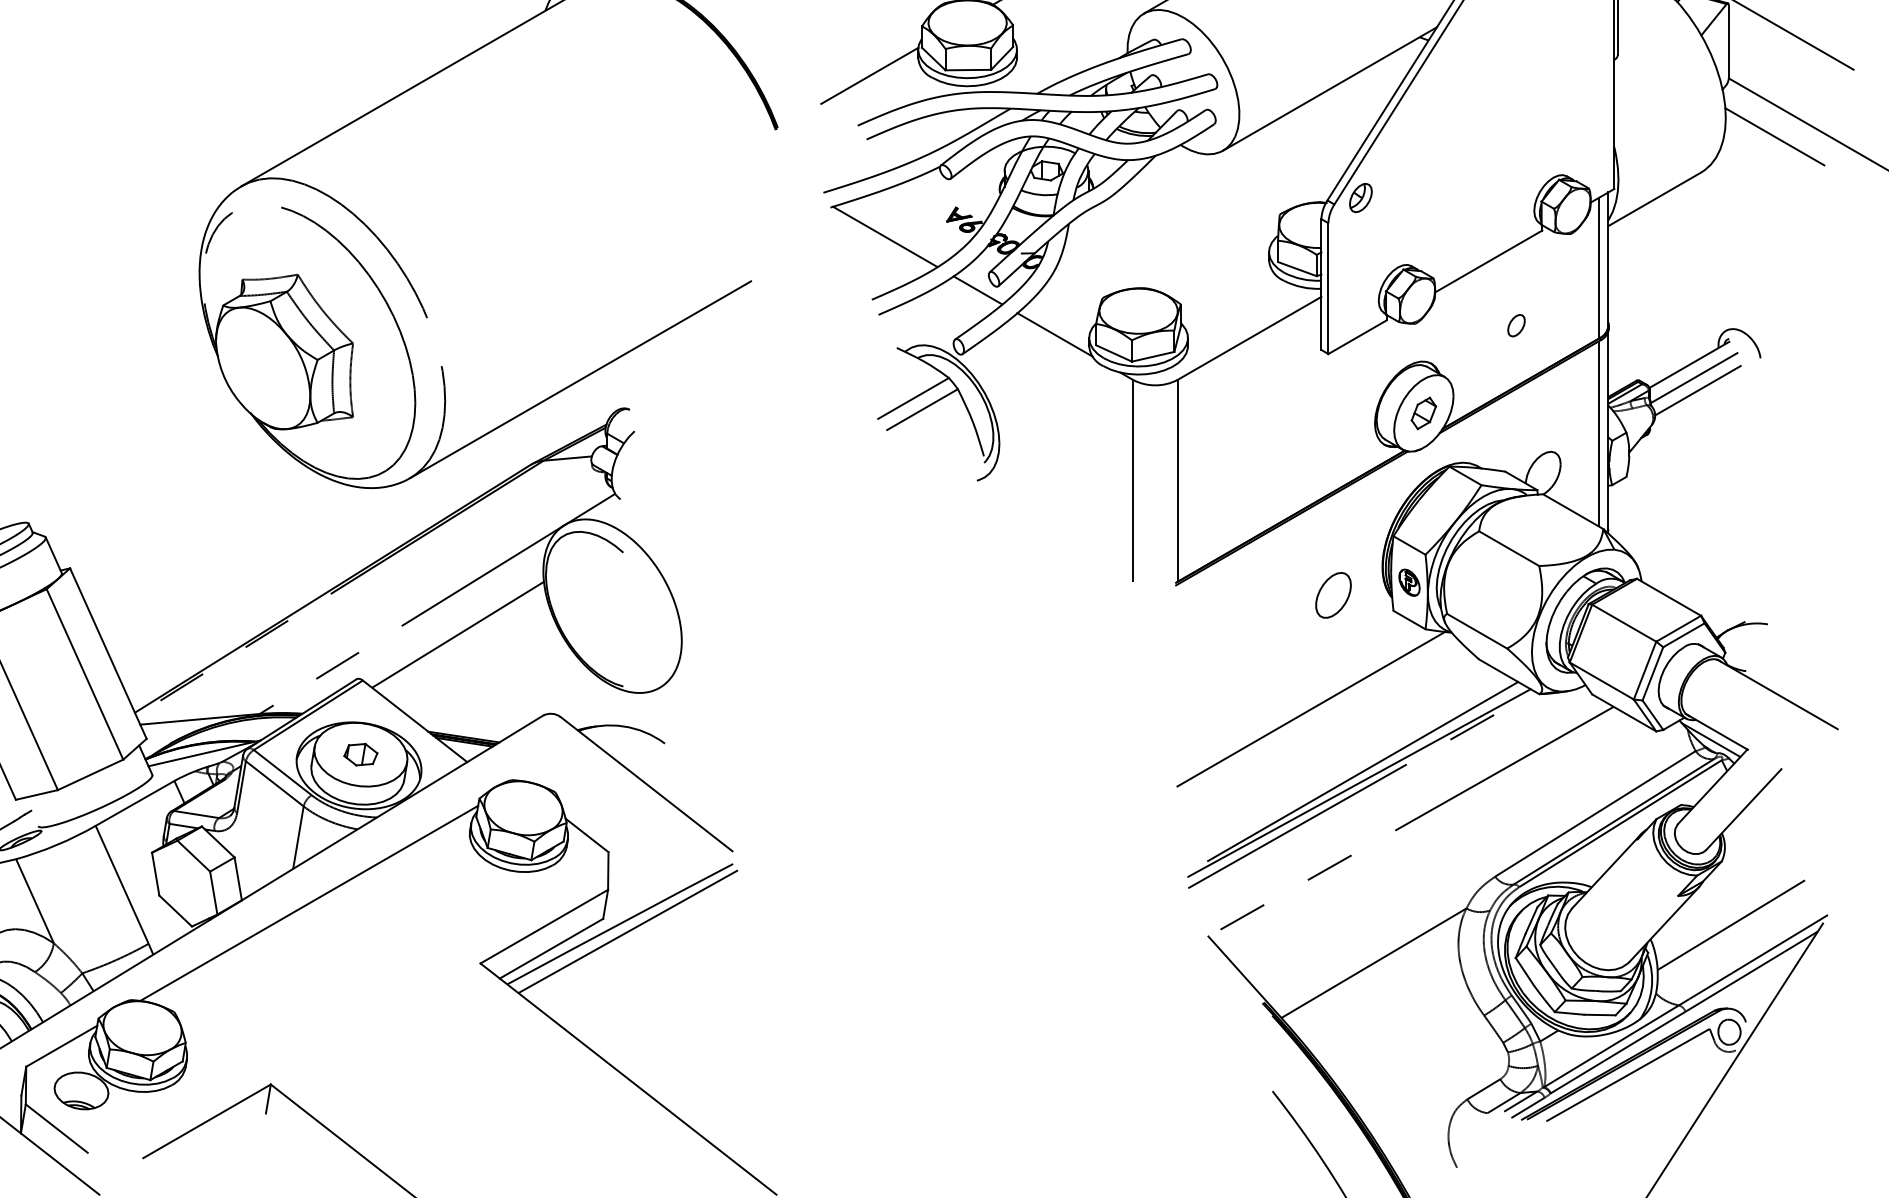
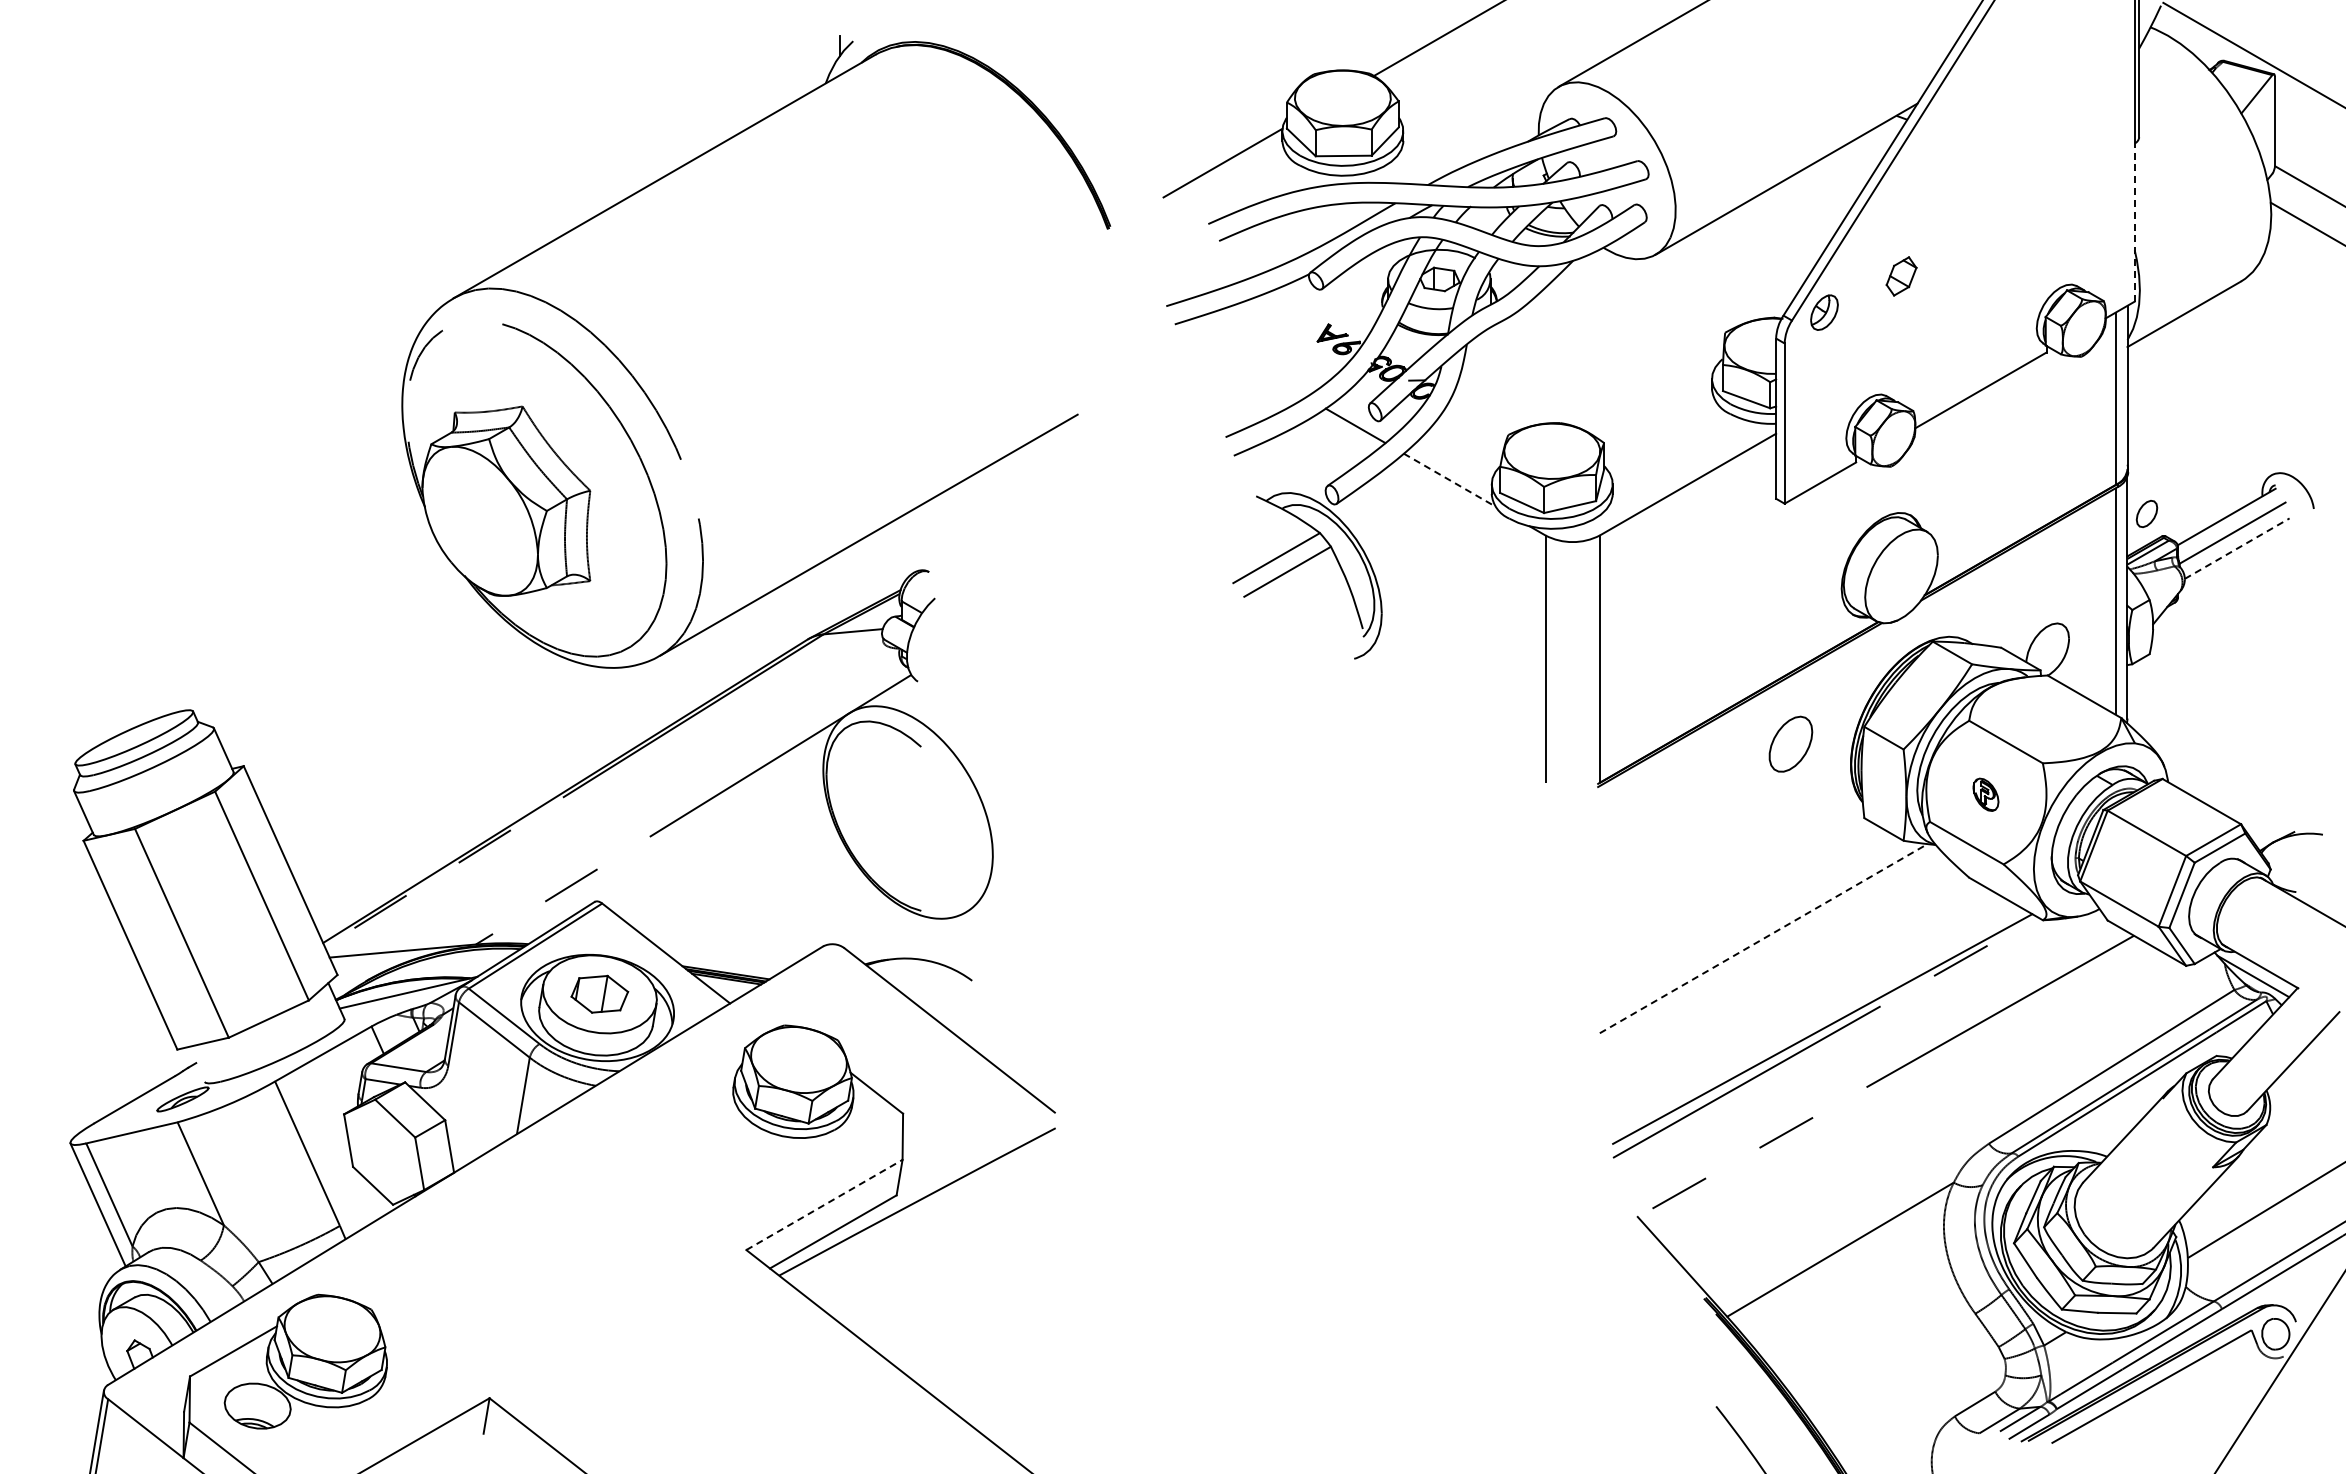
line: (1614, 124) -> (2134, 222), solid -> dashed
line: (885, 237) -> (1242, 360), removed
part: (1516, 325) -> (2146, 513), moved
line: (1055, 335) -> (1450, 480), solid -> dashed
line: (1698, 390) -> (2237, 548), solid -> dashed
part: (1423, 413) -> (1901, 276), moved
part: (1409, 582) -> (1985, 794), moved
part: (1333, 594) -> (1790, 743), moved
line: (457, 634) -> (718, 847), removed
line: (1311, 709) -> (1764, 938), solid -> dashed
part: (360, 754) -> (599, 994), size x1.4
line: (1363, 771) -> (1827, 1014), removed
line: (309, 903) -> (536, 1176), removed
line: (544, 926) -> (824, 1204), solid -> dashed
line: (627, 931) -> (926, 1210), removed

